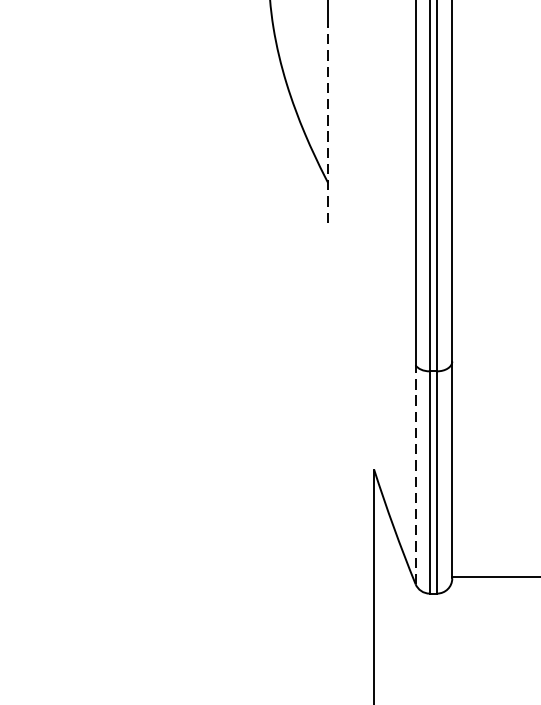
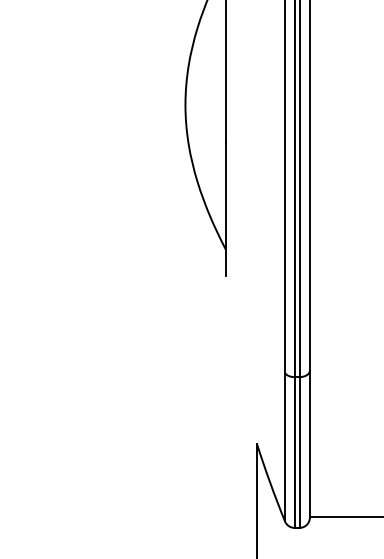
line: (327, 124) -> (225, 209), dashed -> solid
line: (416, 473) -> (285, 446), dashed -> solid

